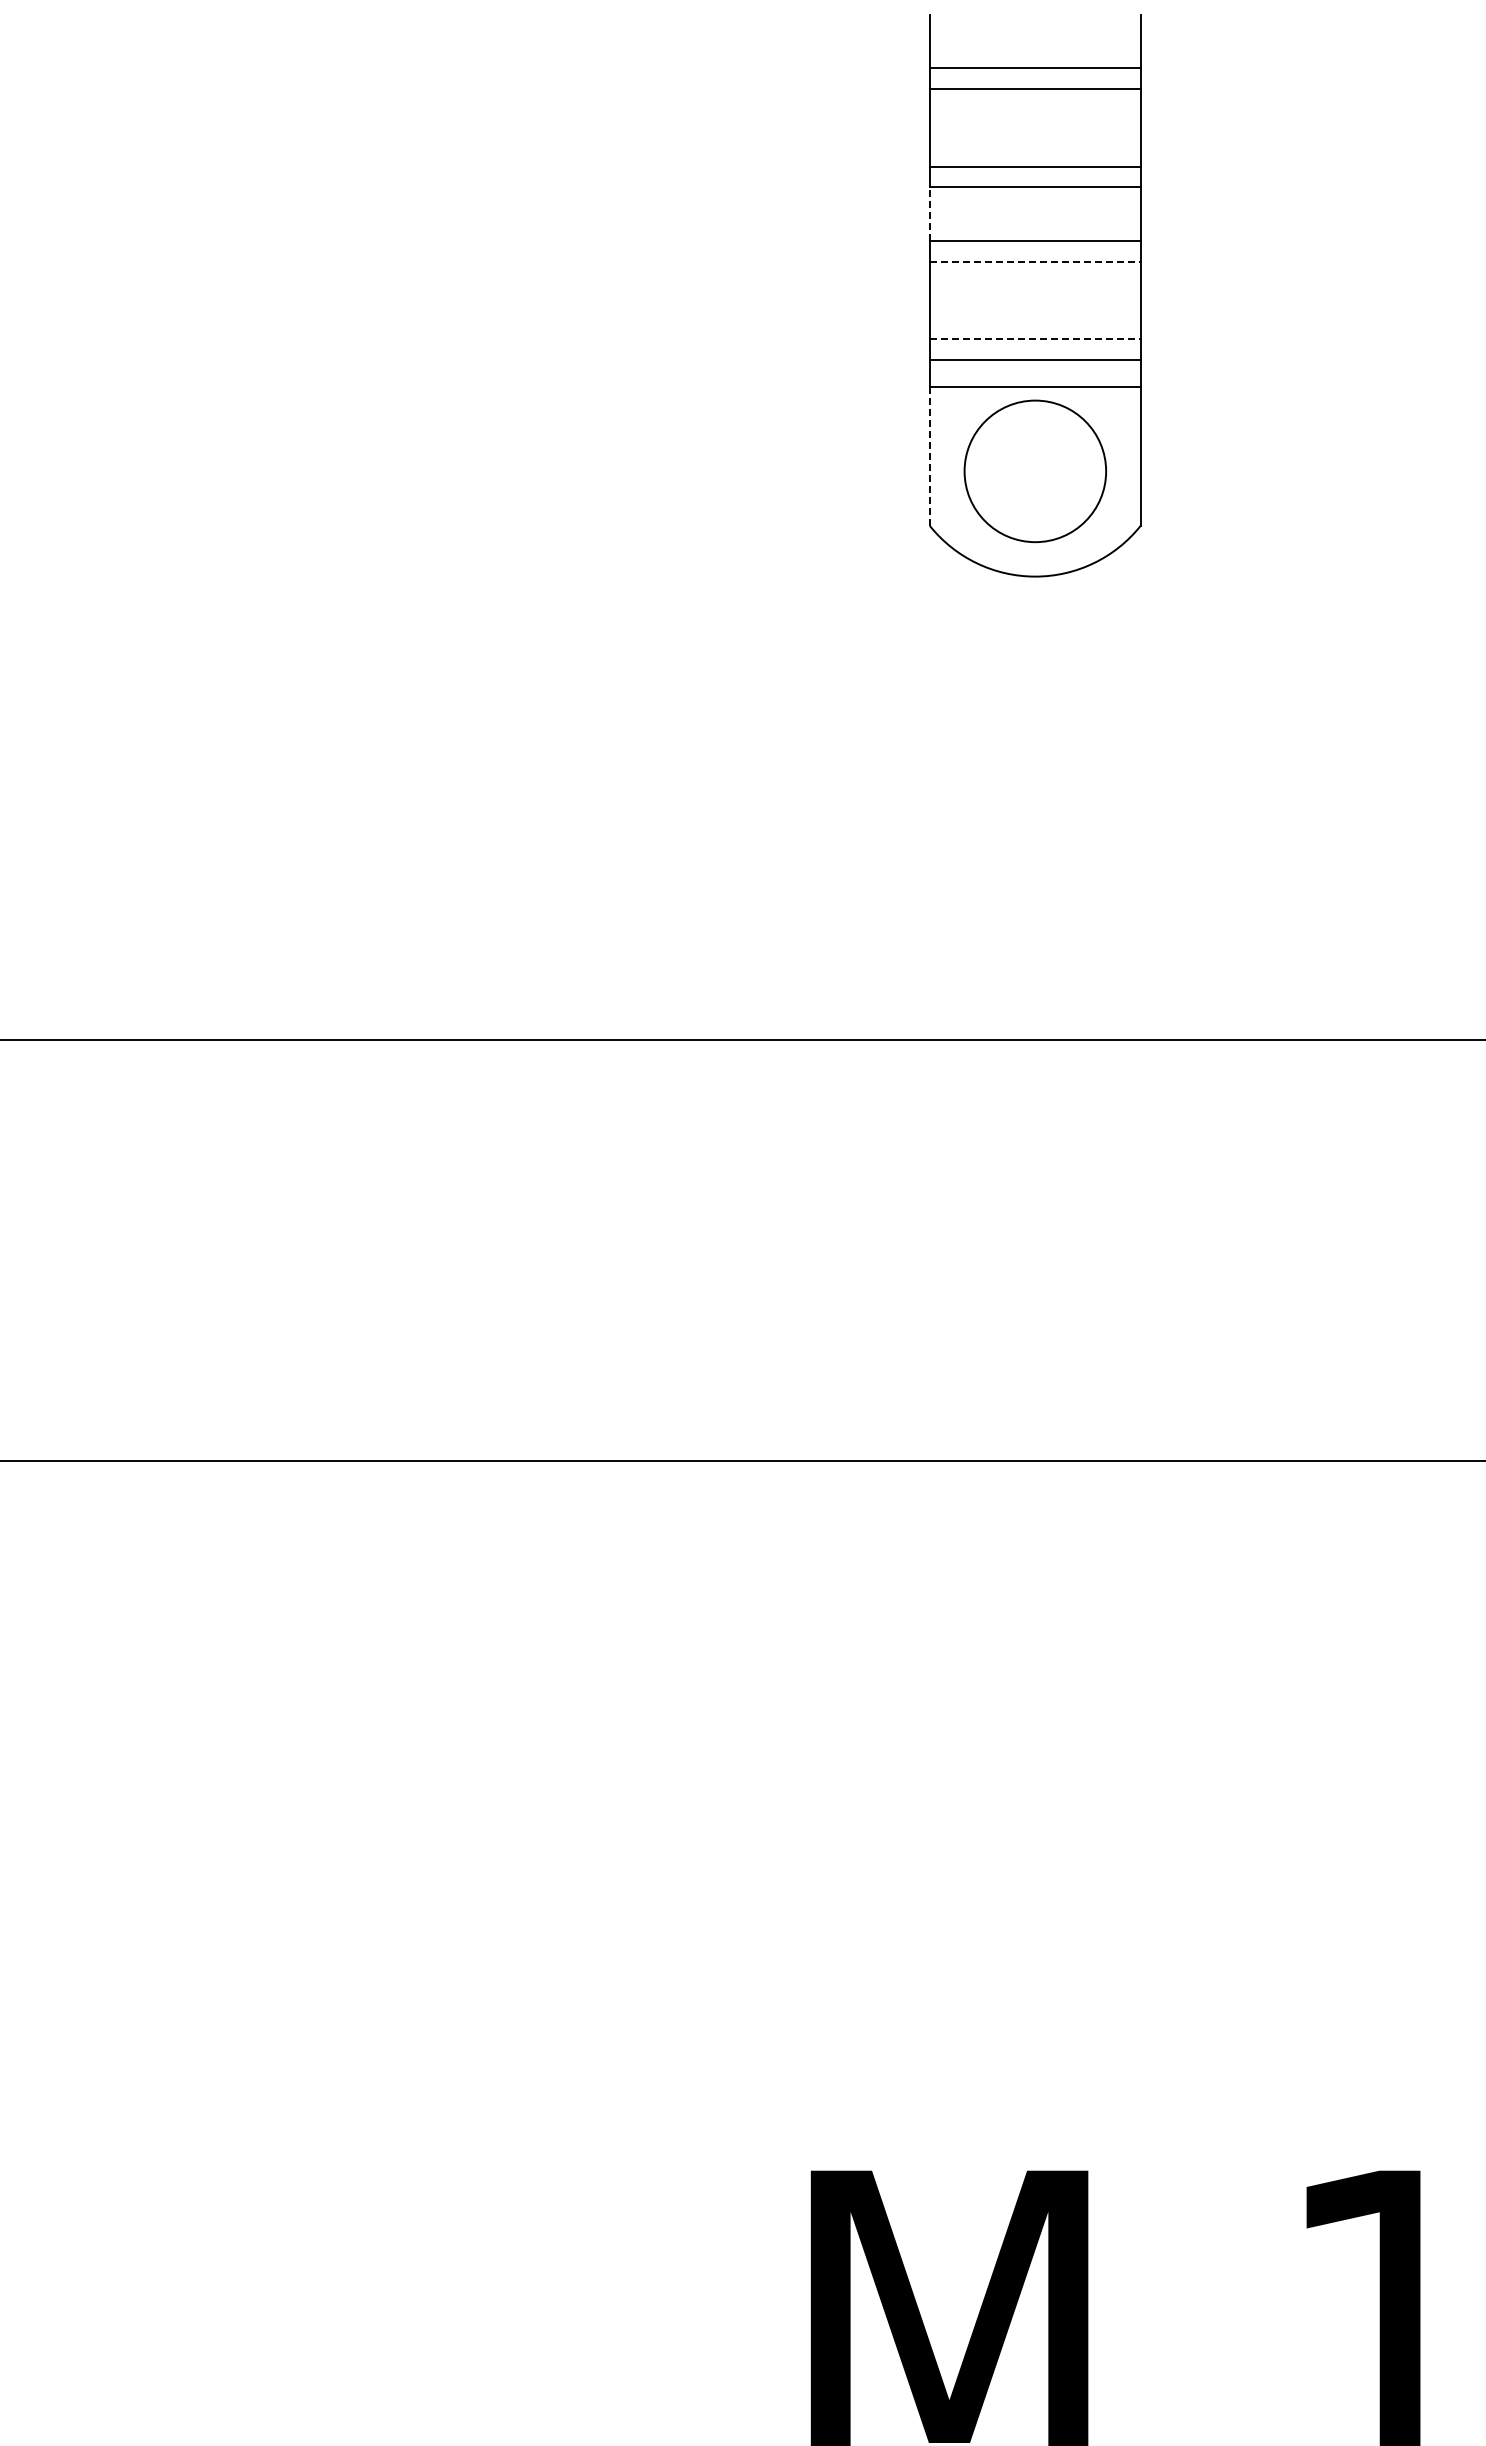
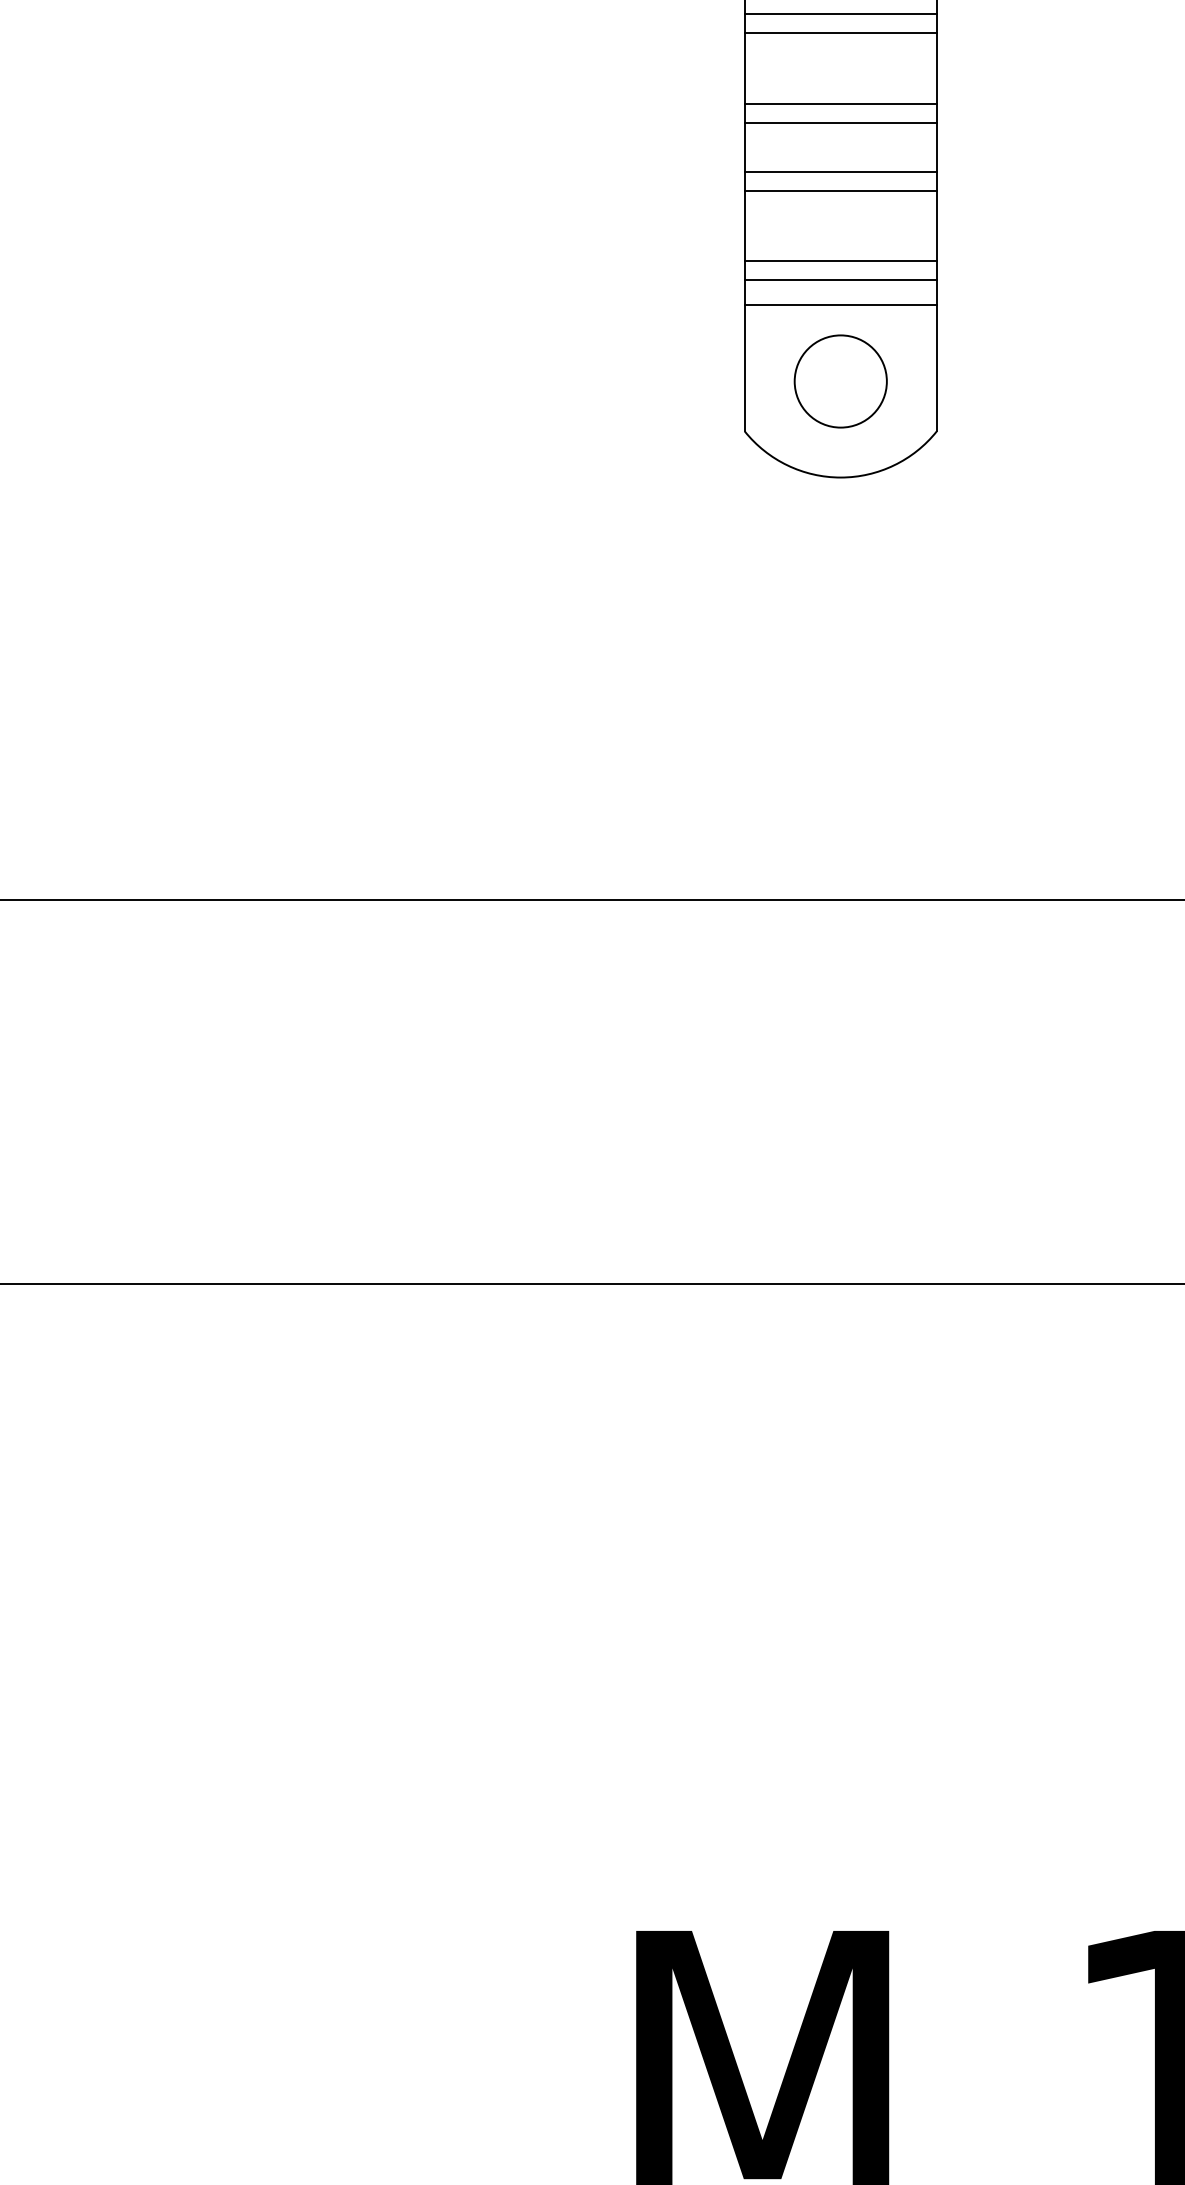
line: (929, 214) -> (744, 147), dashed -> solid
line: (1035, 261) -> (841, 190), dashed -> solid
line: (1035, 339) -> (841, 261), dashed -> solid
line: (929, 455) -> (744, 367), dashed -> solid
circle: (1034, 470) -> (840, 380), size x0.71

